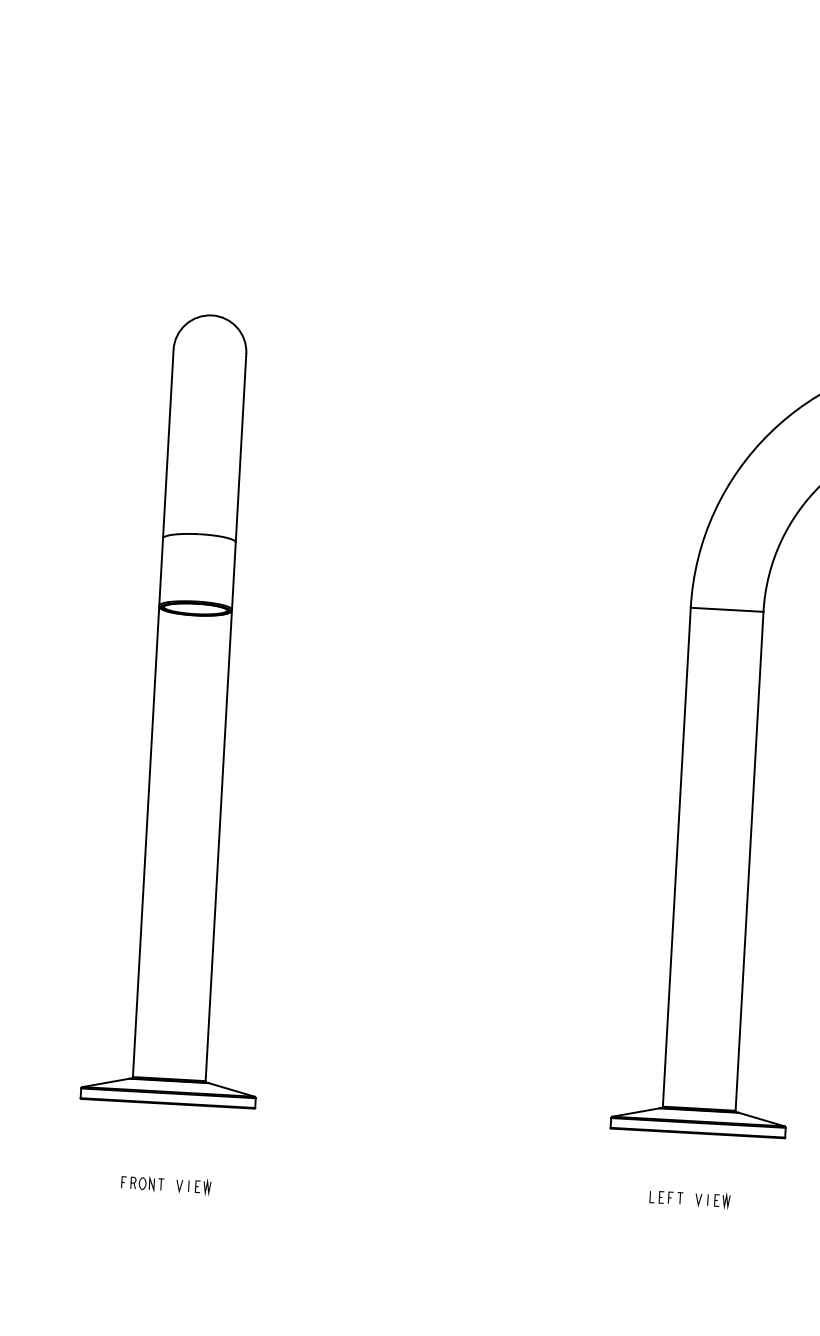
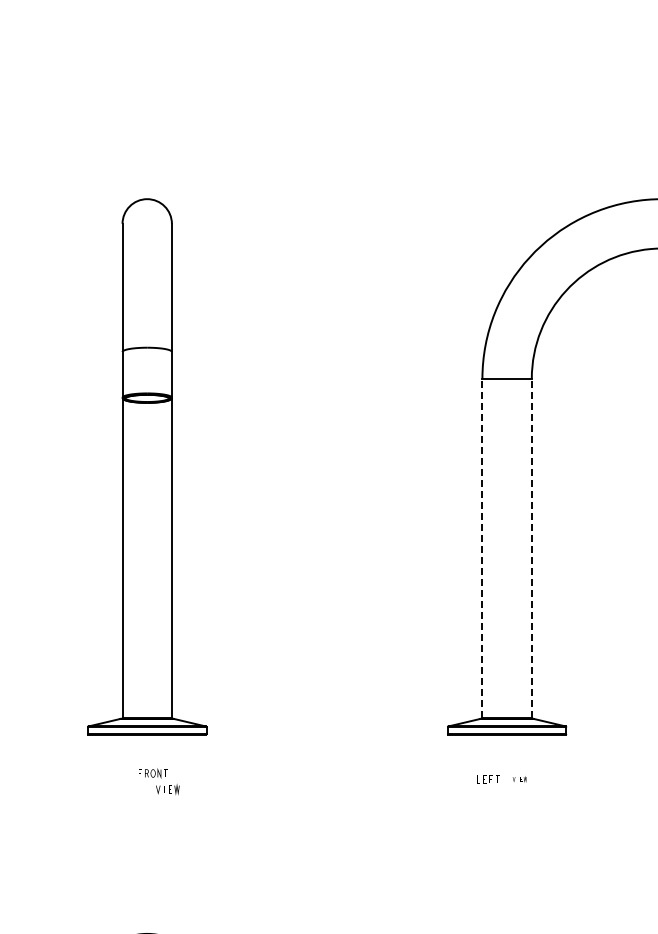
line: (677, 856) -> (482, 547), solid -> dashed
line: (749, 860) -> (531, 547), solid -> dashed
part: (143, 1183) -> (153, 773), moved
part: (712, 1200) -> (519, 779), size x0.6

